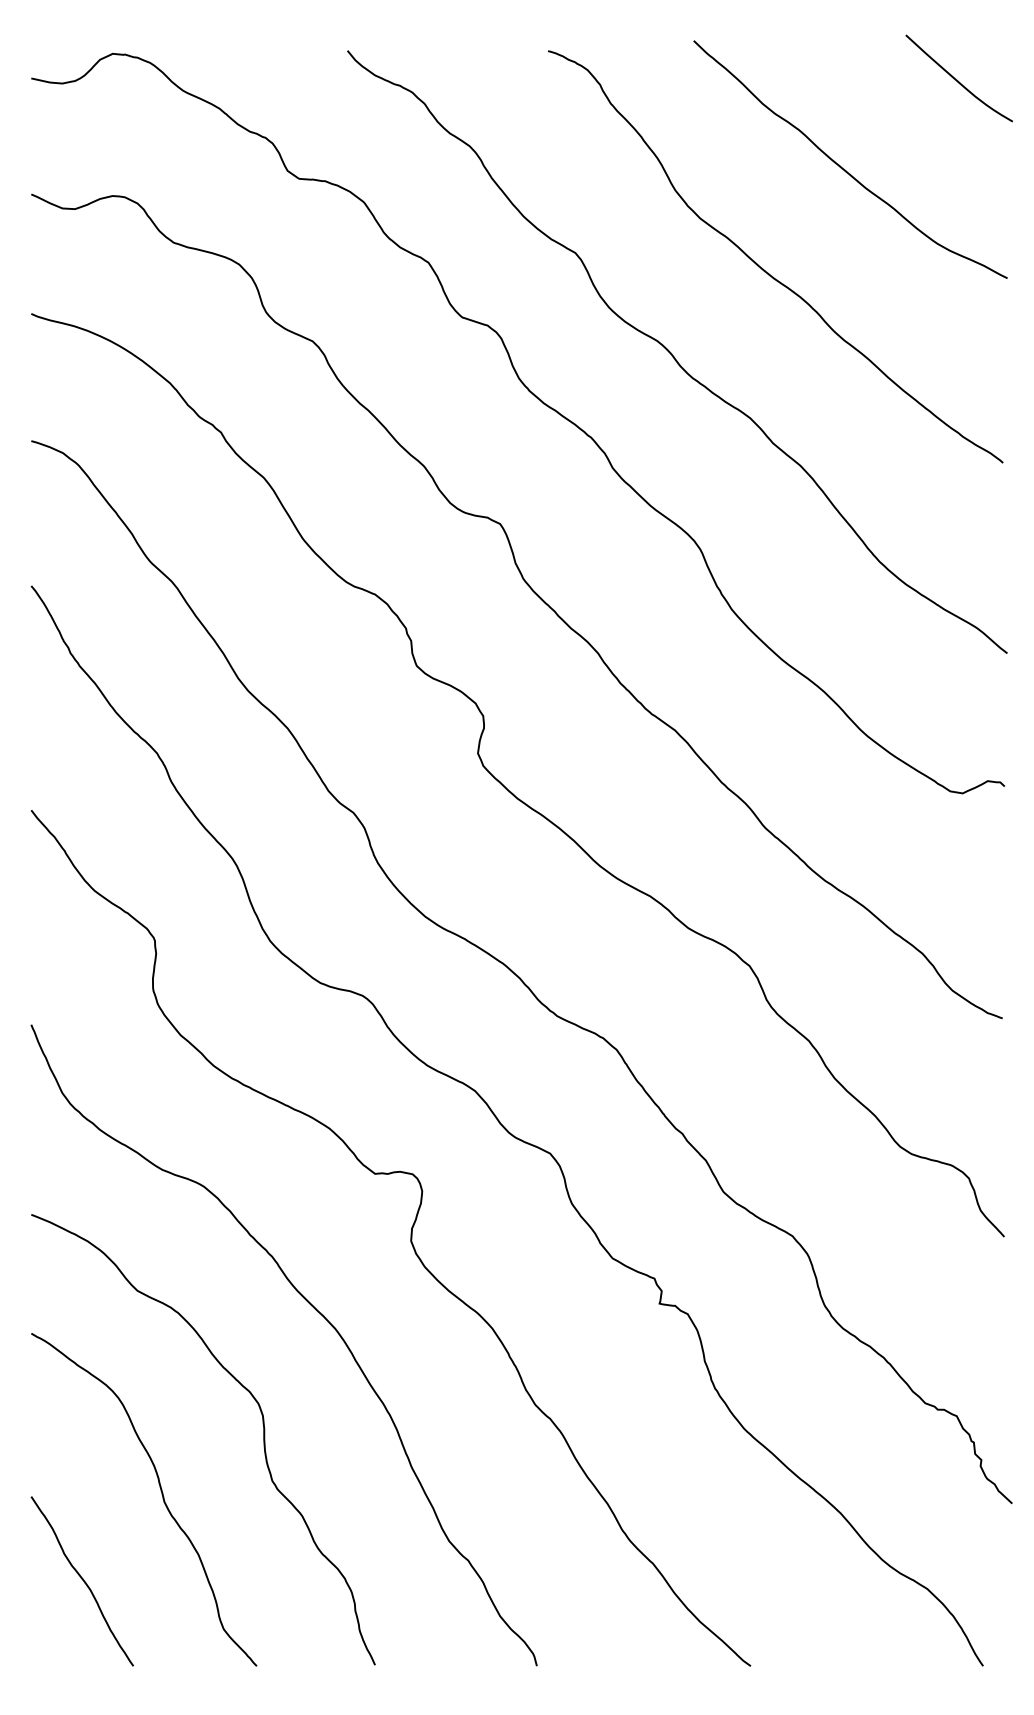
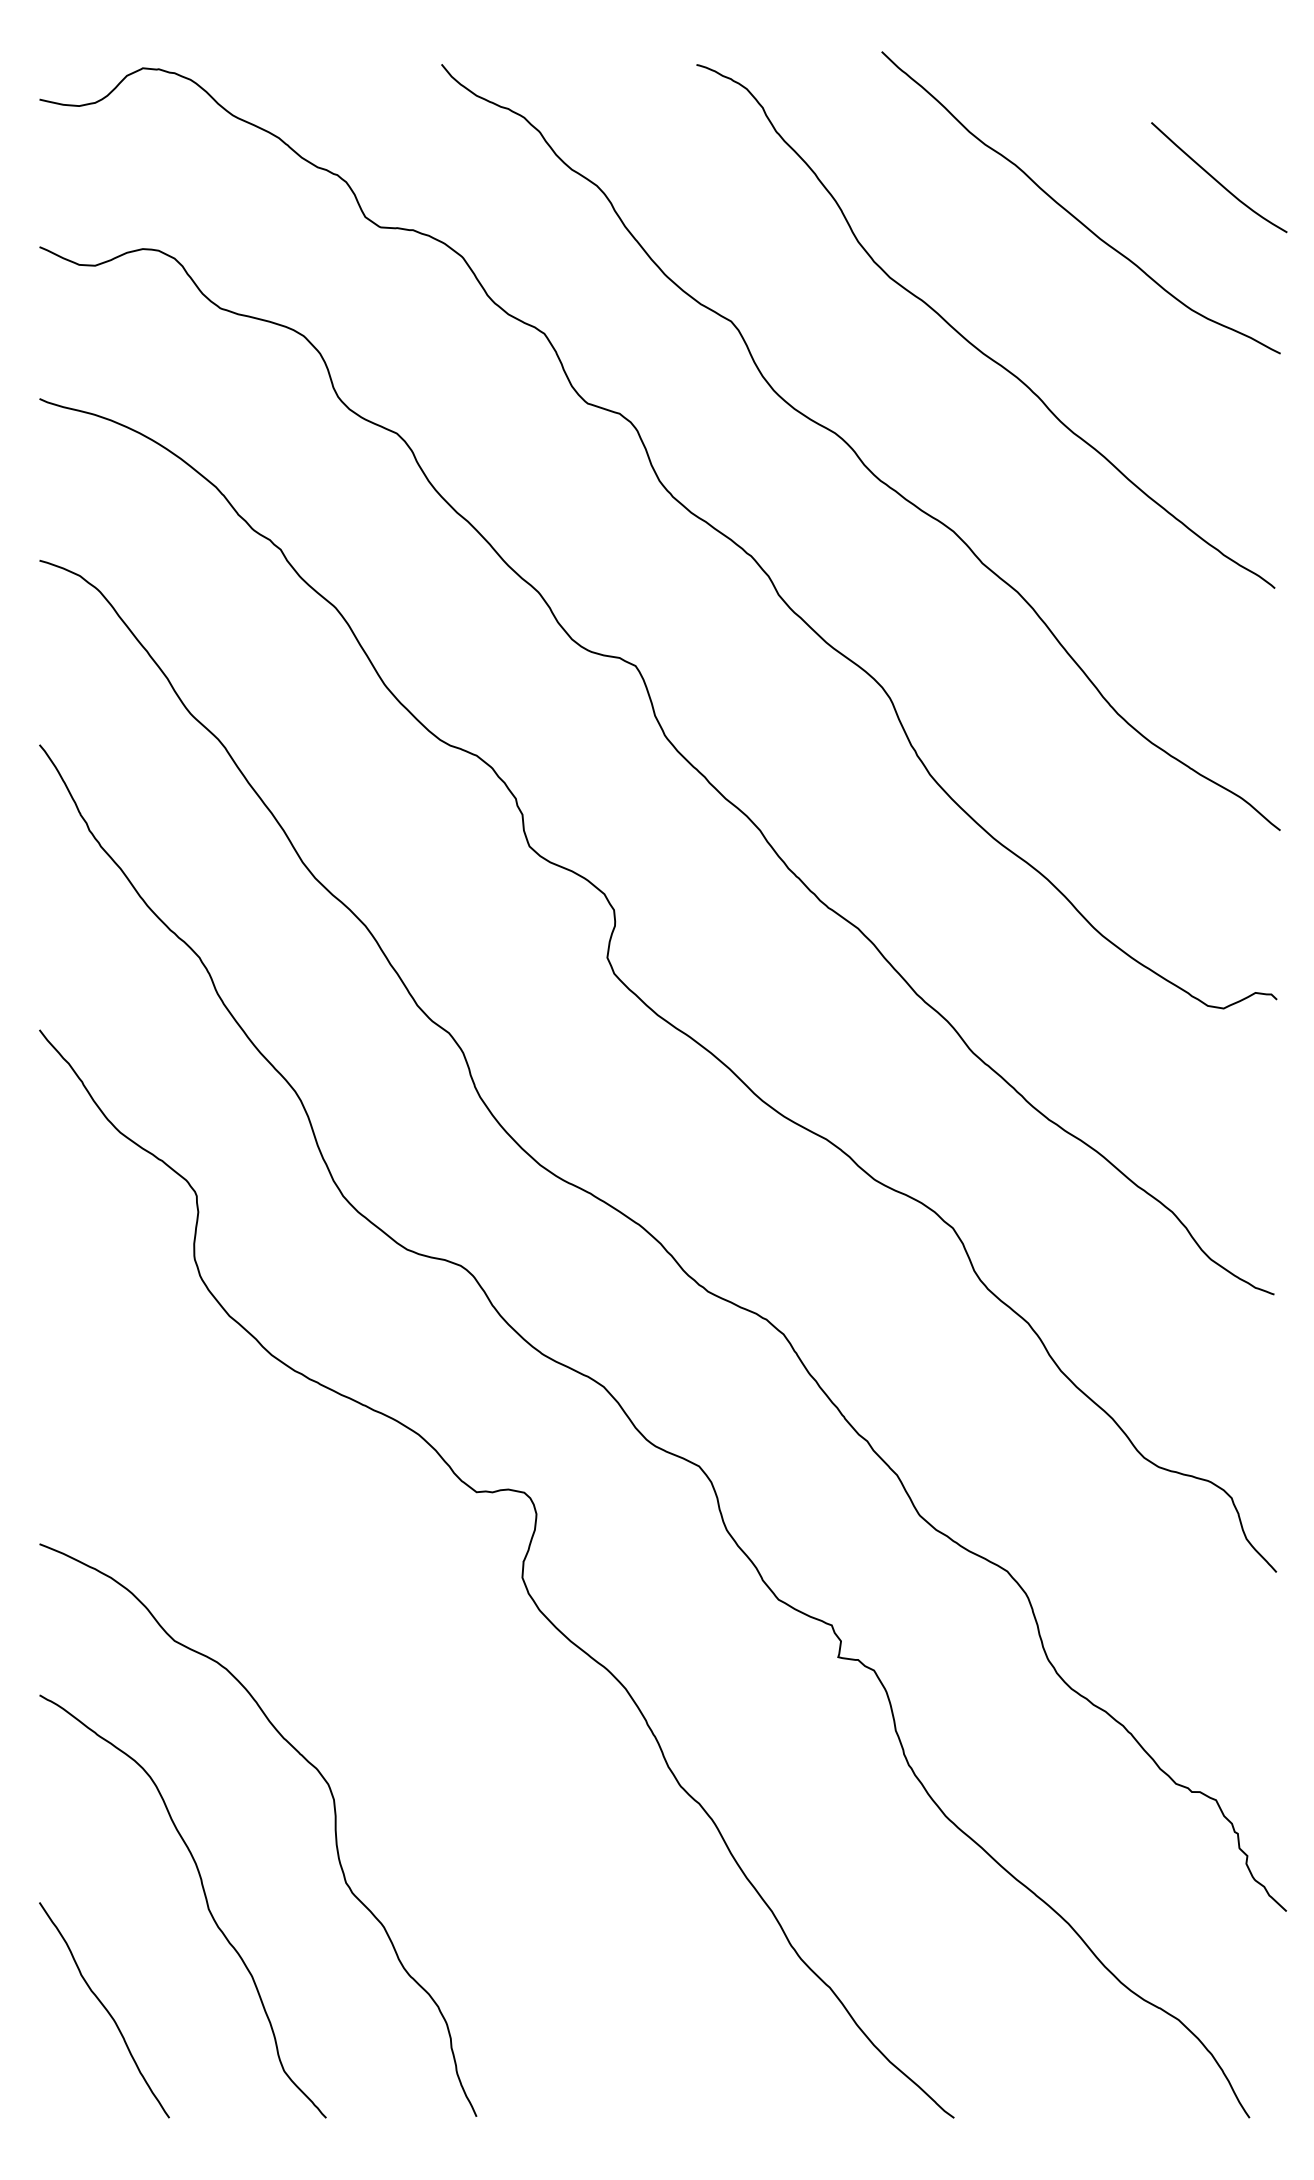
curve: (957, 79) -> (1216, 179), moved
curve: (317, 1311) -> (403, 1667), removed

